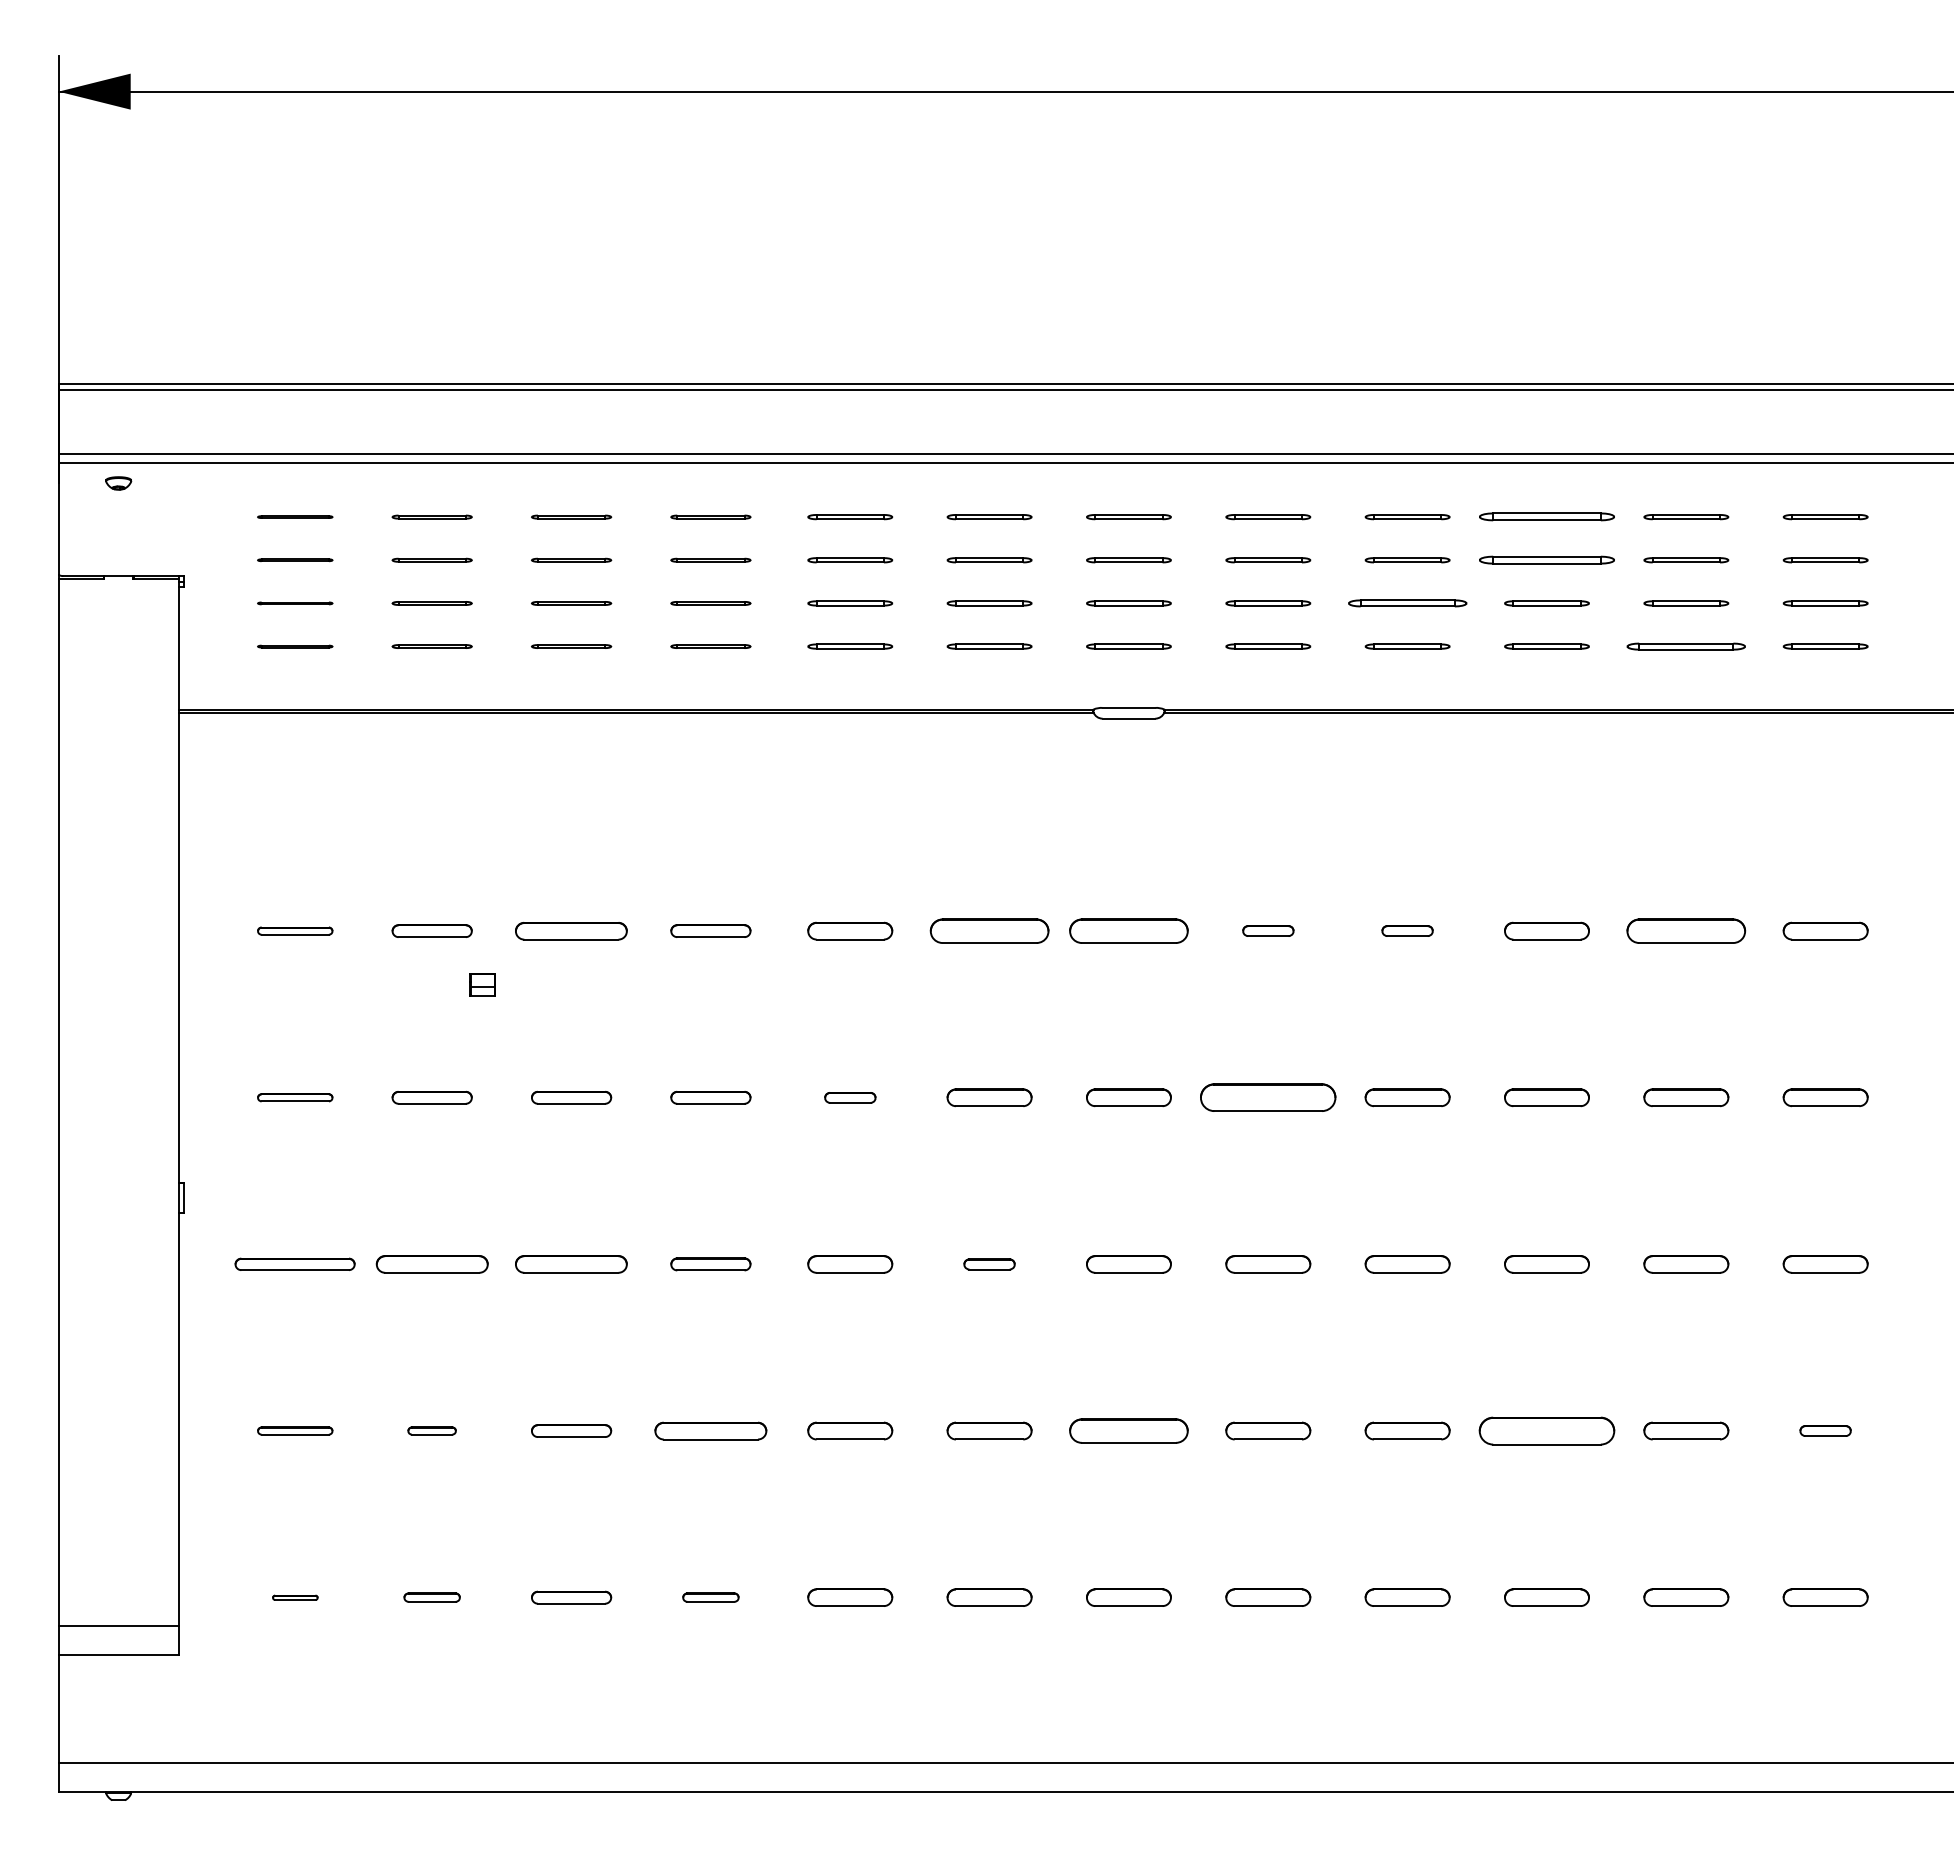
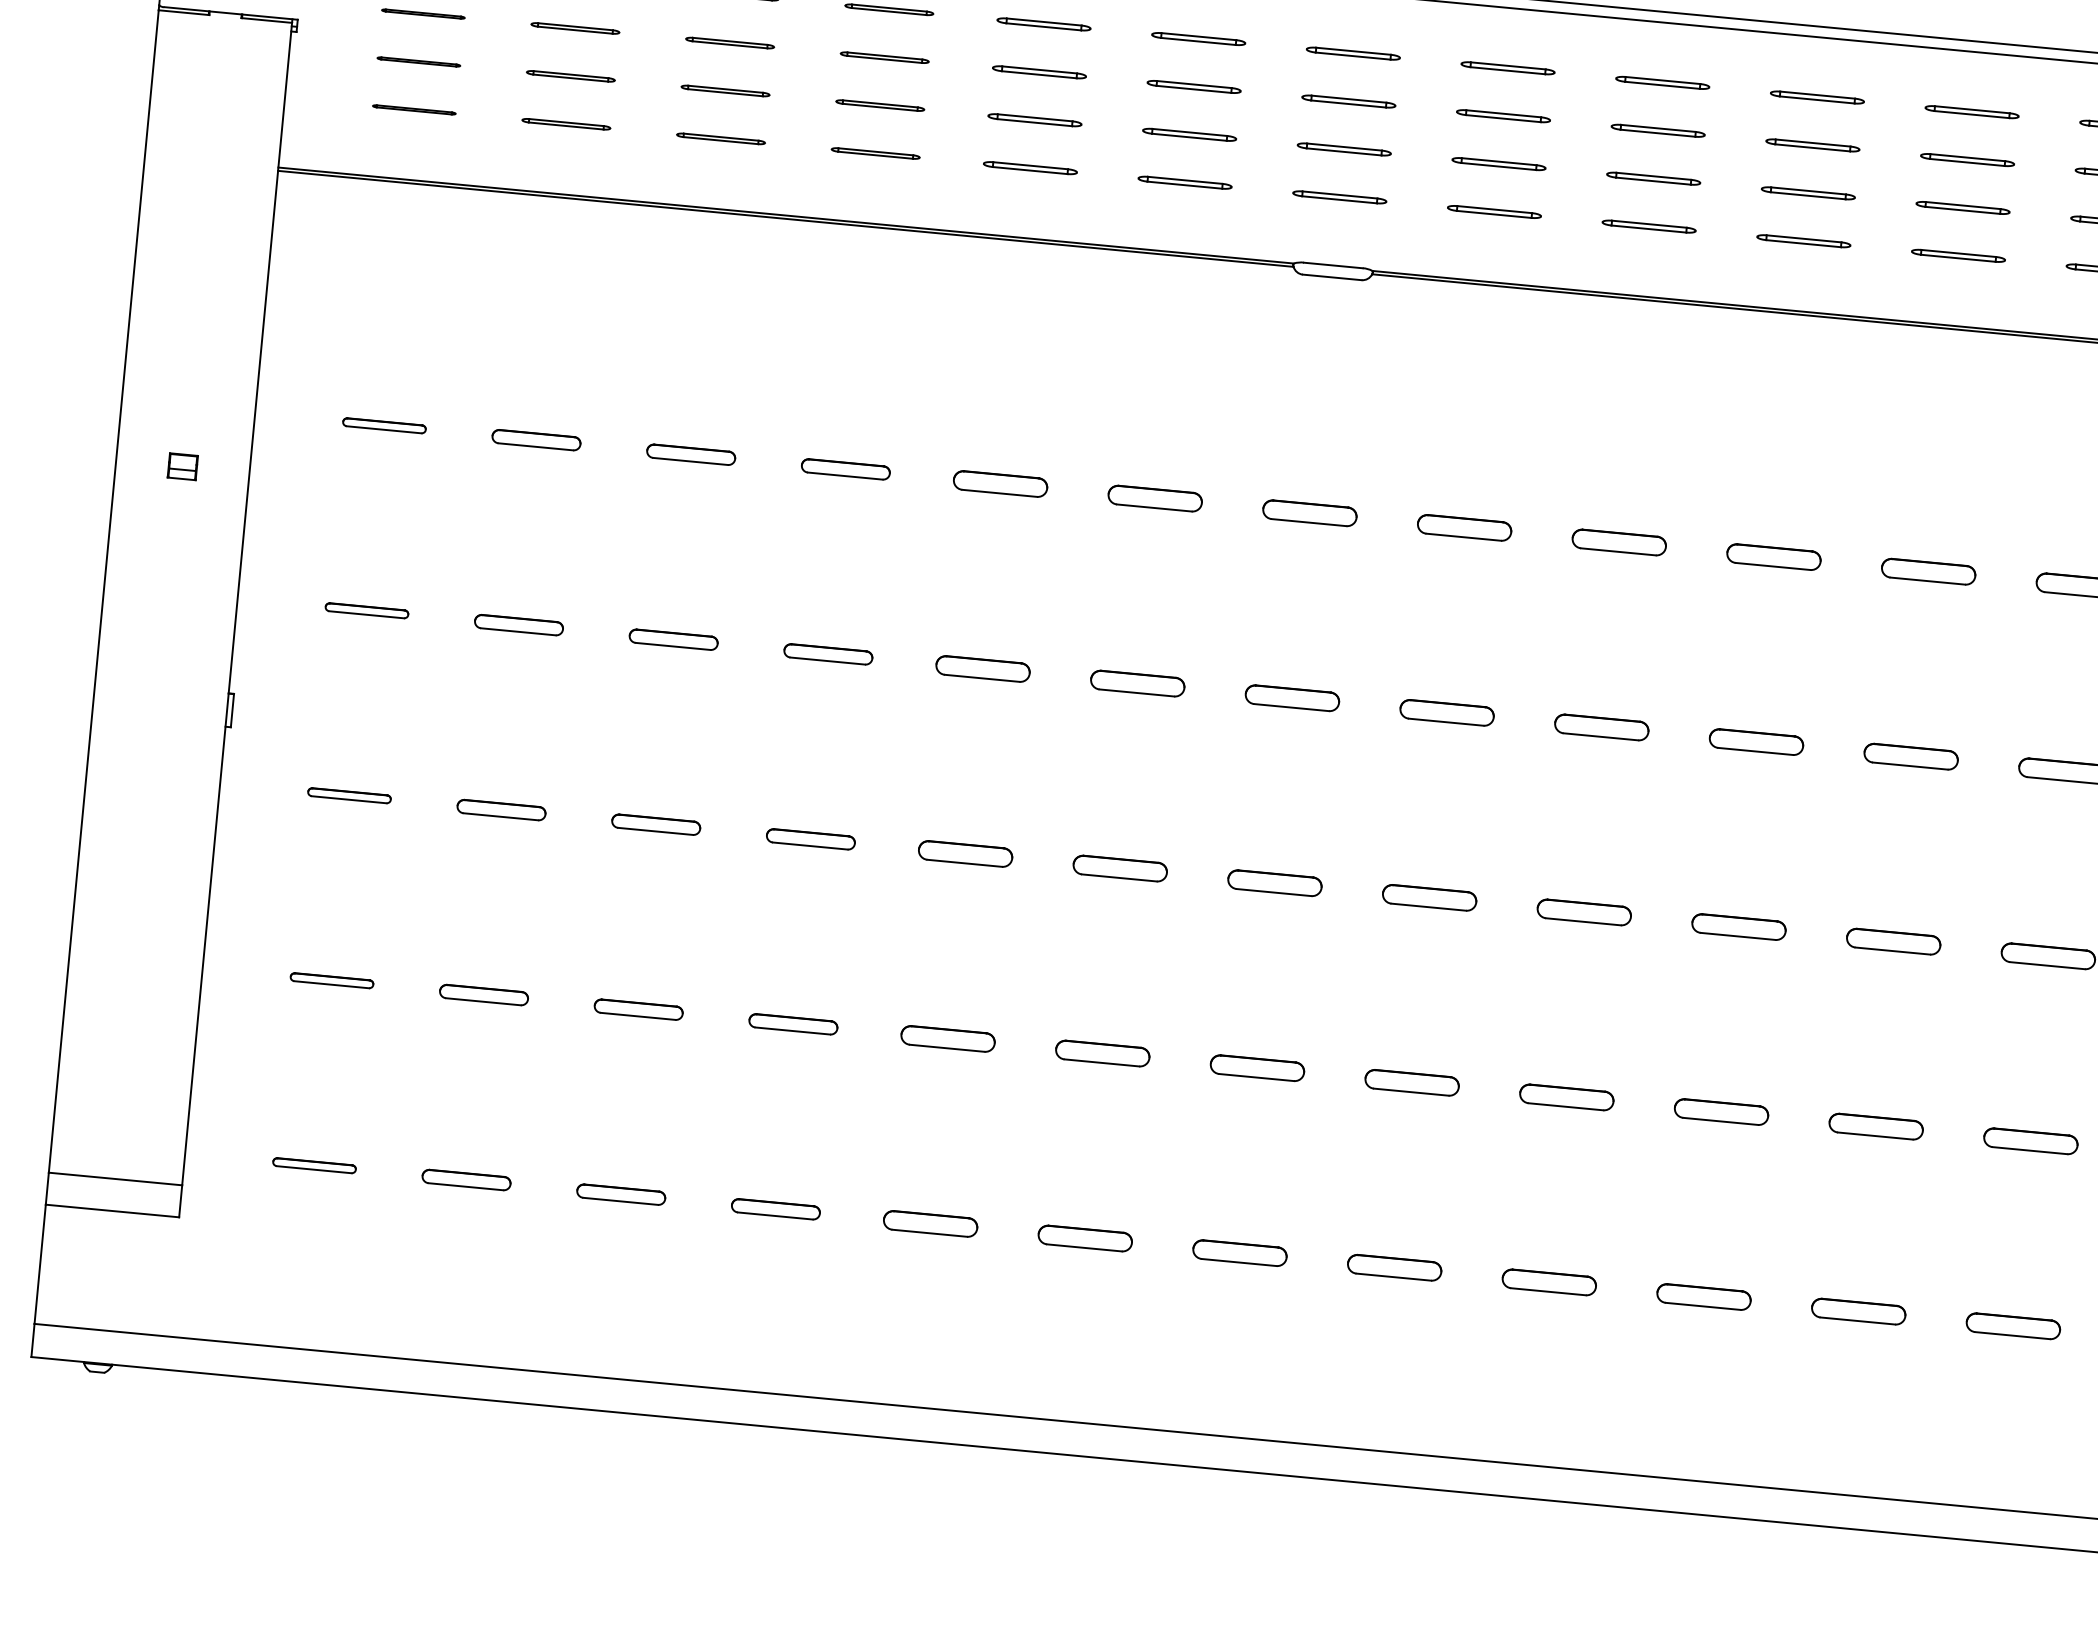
part: (1546, 517) -> (1816, 97), size x0.62
part: (1546, 560) -> (1812, 145), size x0.62
part: (1407, 603) -> (1653, 178), size x0.71
part: (1686, 646) -> (1958, 255), size x0.71
part: (571, 930) -> (691, 454), size x0.71
part: (989, 930) -> (1155, 497), size x0.71
part: (1128, 930) -> (1309, 512), size x0.71
part: (1268, 930) -> (1464, 527), size x1.67
part: (1407, 930) -> (1619, 541), size x1.67
part: (1686, 930) -> (1928, 571), size x0.71
part: (482, 984) -> (182, 466), moved
part: (850, 1097) -> (983, 668), size x1.67
part: (1268, 1097) -> (1447, 712), size x0.62
part: (295, 1264) -> (349, 795), size x0.62
part: (431, 1264) -> (500, 810), size x0.71
part: (571, 1264) -> (656, 824), size x0.71
part: (989, 1264) -> (1120, 868), size x1.67
part: (431, 1430) -> (483, 994), size x1.67
part: (710, 1430) -> (793, 1023), size x0.71
part: (1128, 1430) -> (1257, 1067), size x0.71
part: (1546, 1430) -> (1721, 1111), size x0.62
part: (1825, 1430) -> (2030, 1140), size x1.67
part: (295, 1597) -> (314, 1165), size x1.67
part: (431, 1597) -> (465, 1179), size x1.43
part: (710, 1597) -> (775, 1209), size x1.43

